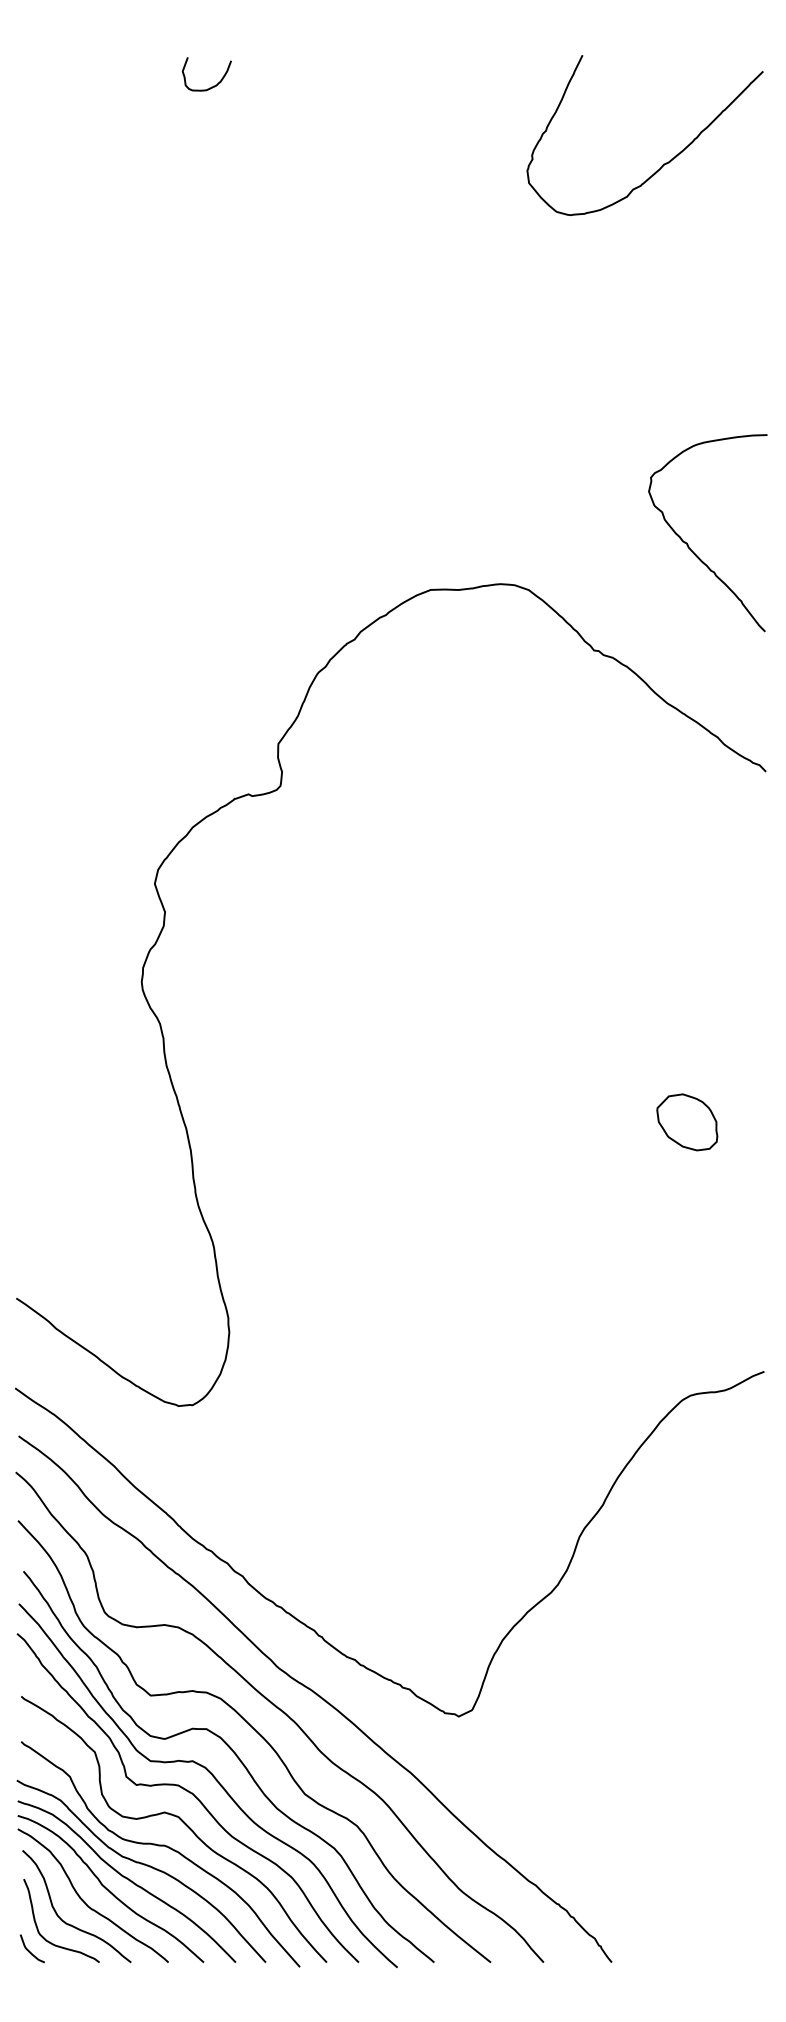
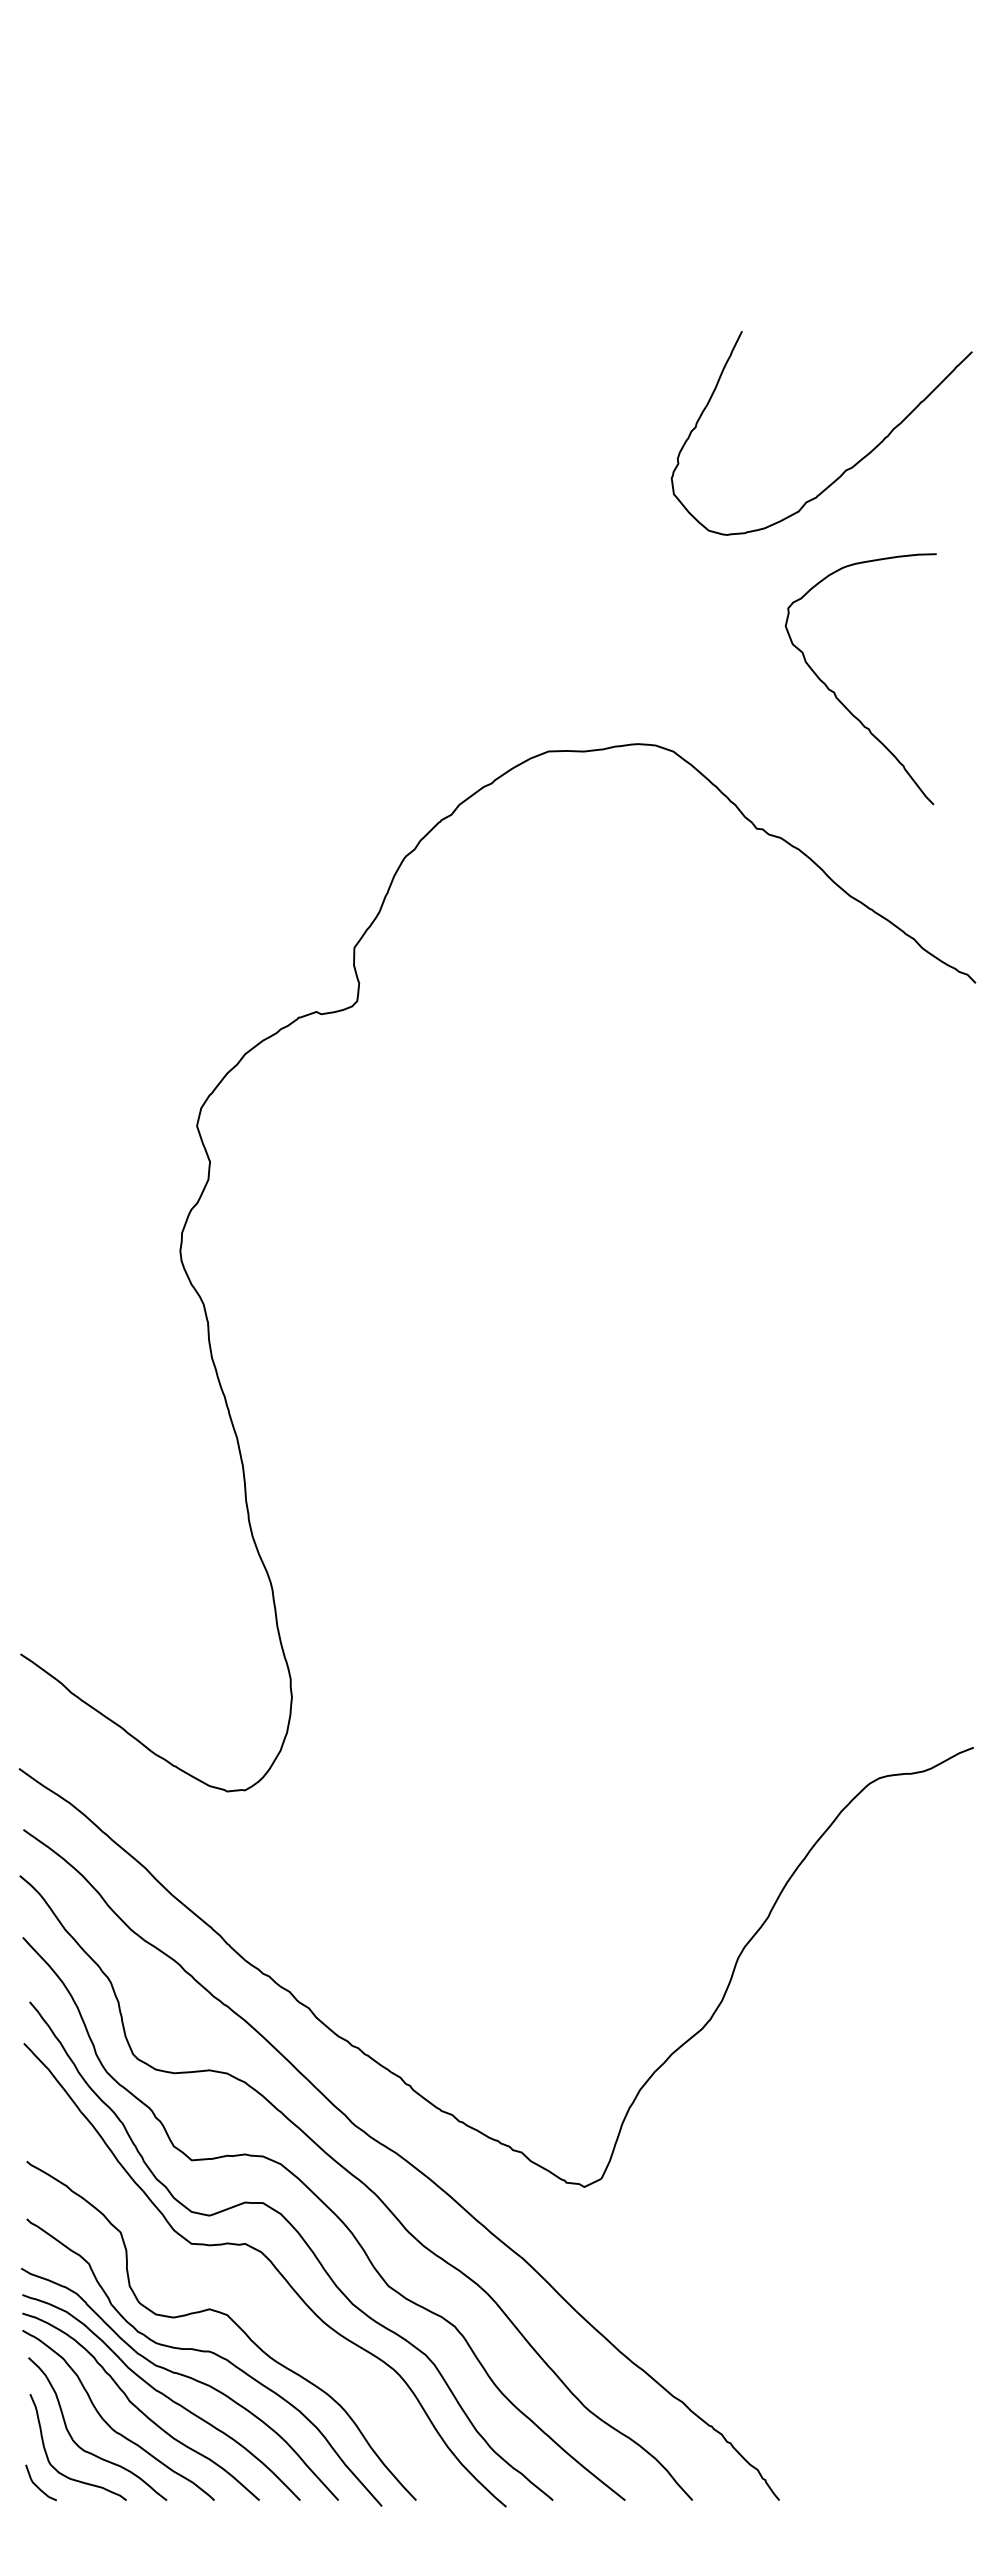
curve: (213, 86) -> (271, 109), removed
curve: (663, 163) -> (845, 469), moved
curve: (688, 543) -> (835, 692), moved
part: (687, 1122) -> (875, 1429), removed
curve: (190, 1793) -> (242, 2285), removed

